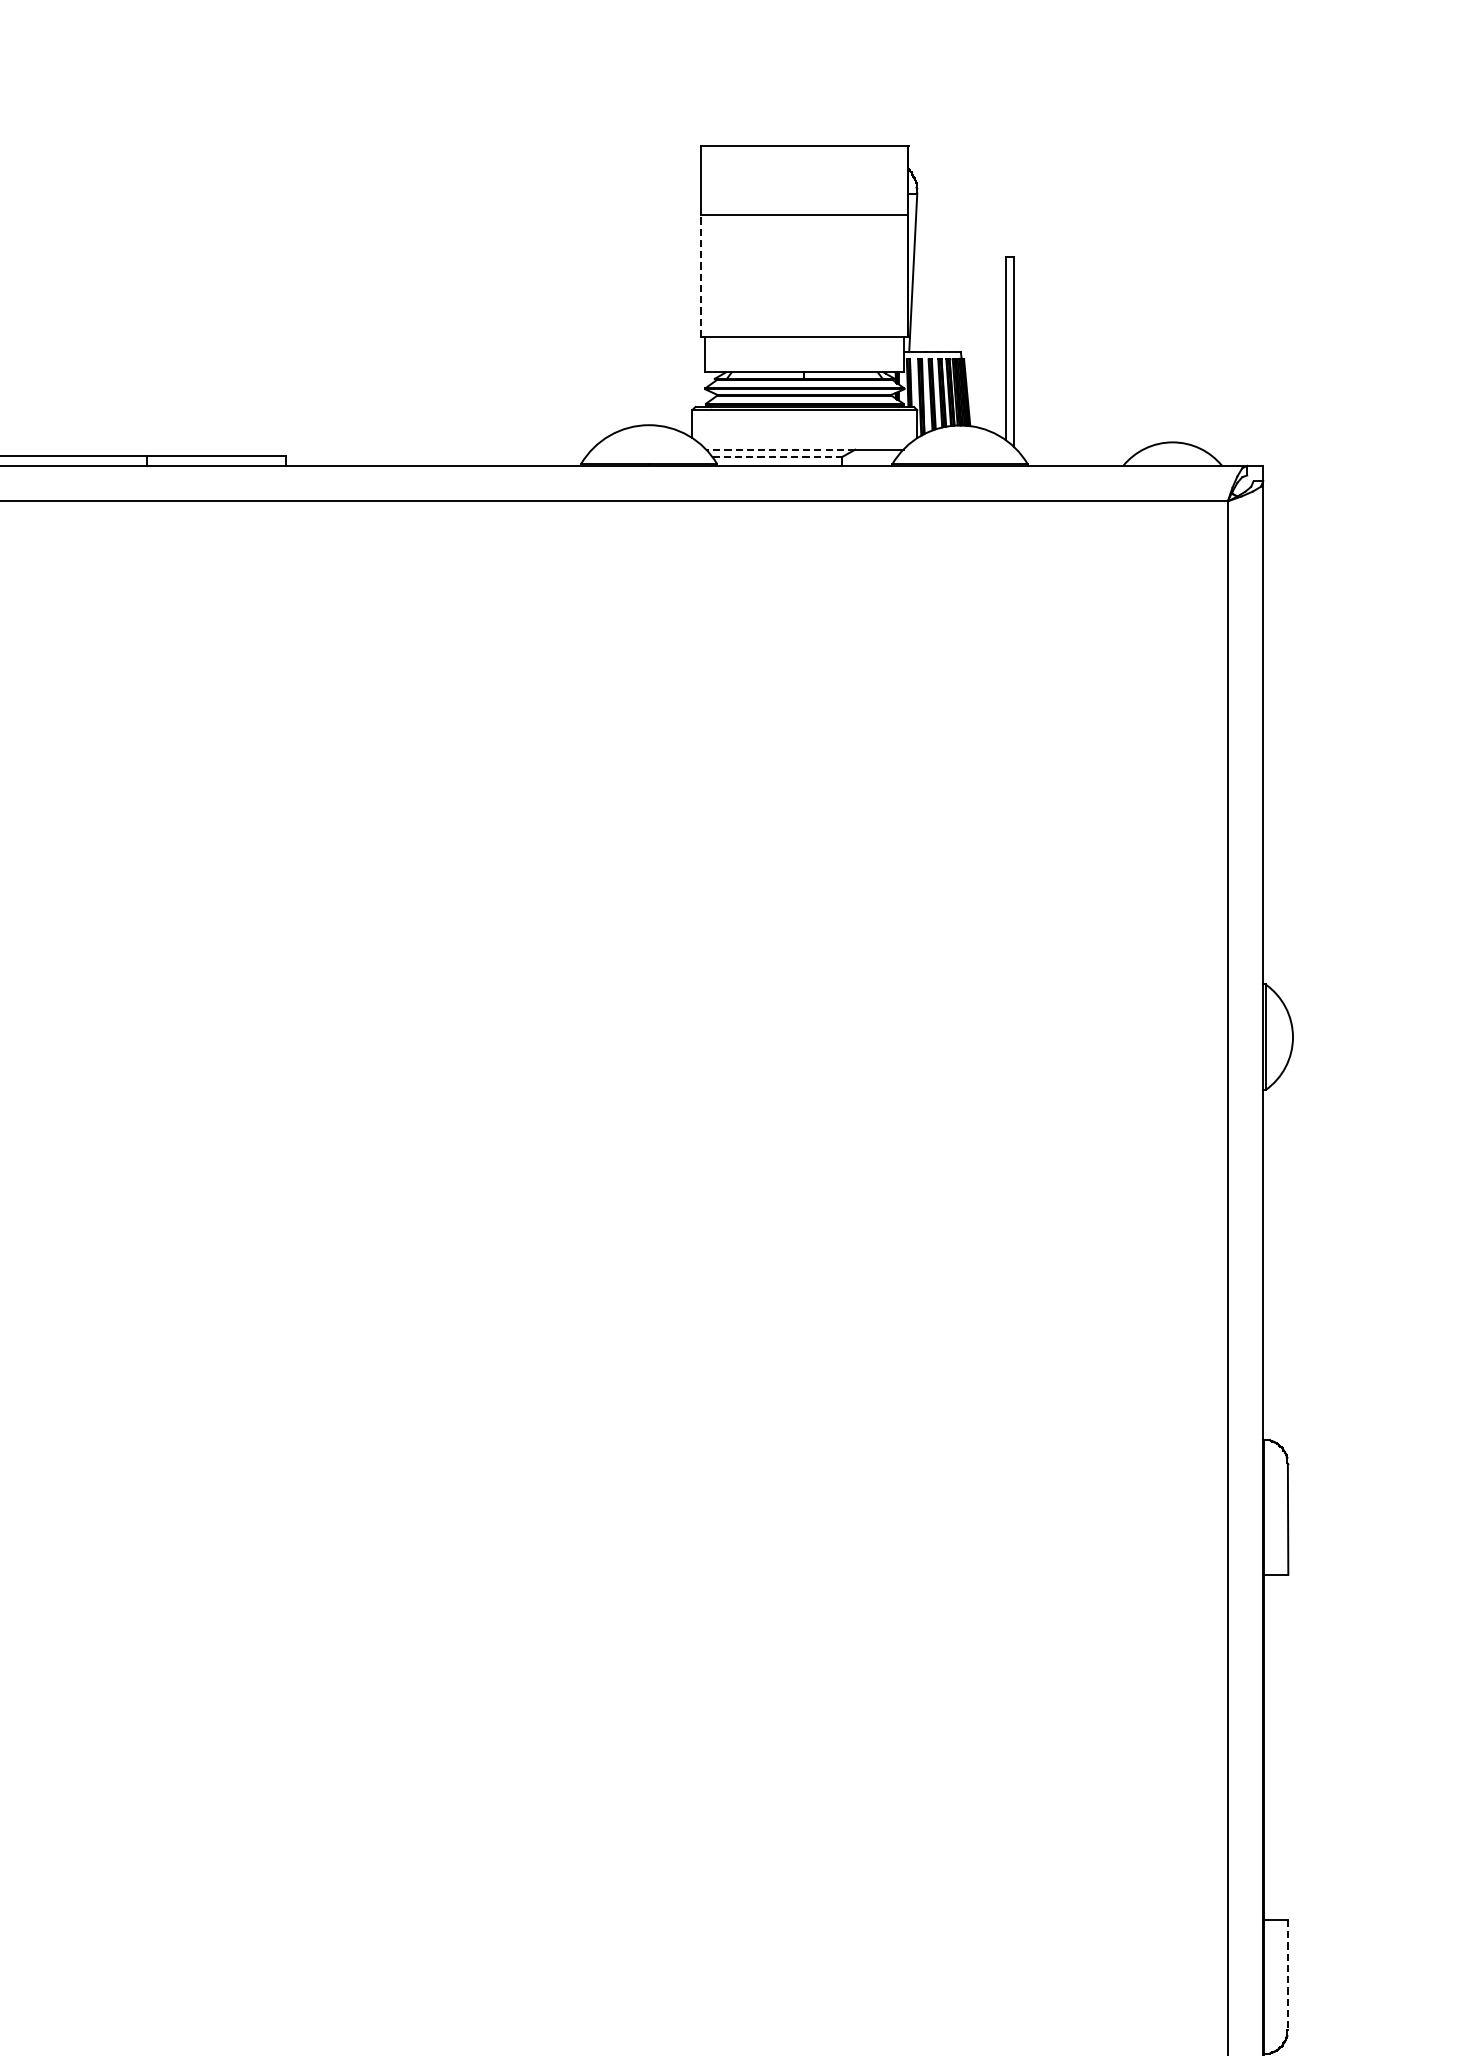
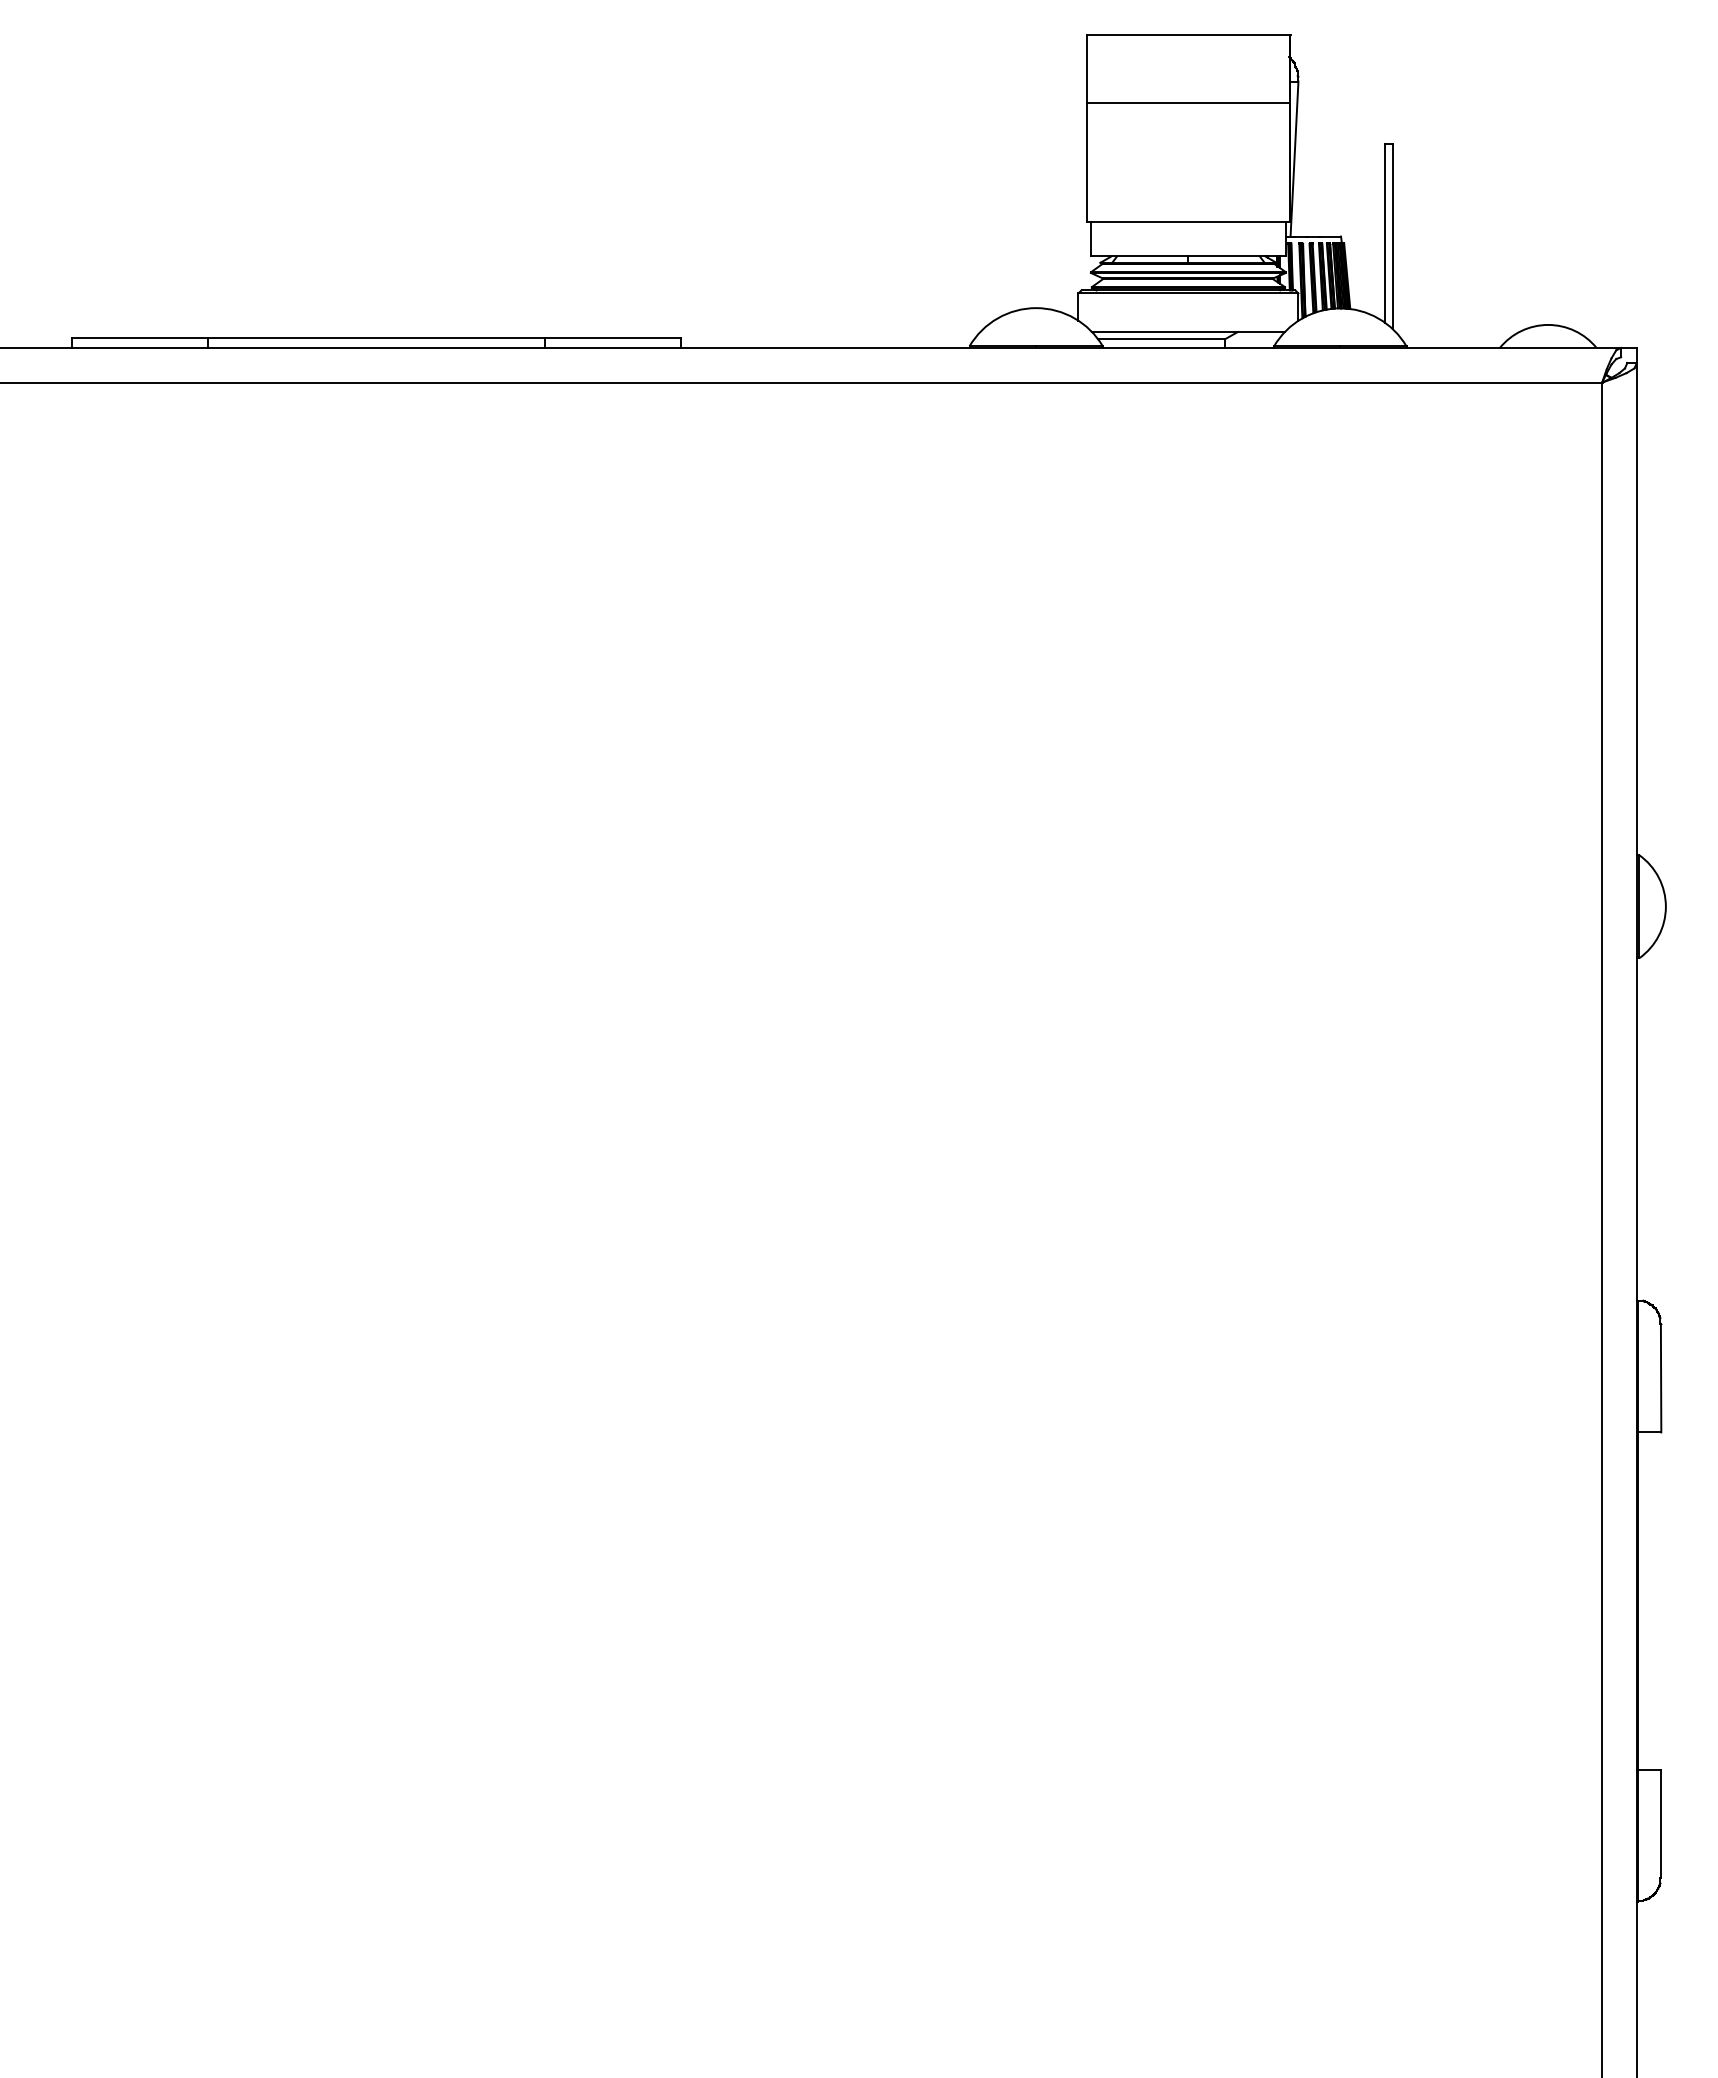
line: (701, 276) -> (1087, 162), dashed -> solid
line: (780, 450) -> (1164, 332), dashed -> solid
line: (777, 457) -> (1161, 339), dashed -> solid
line: (1288, 1975) -> (1661, 1824), dashed -> solid

